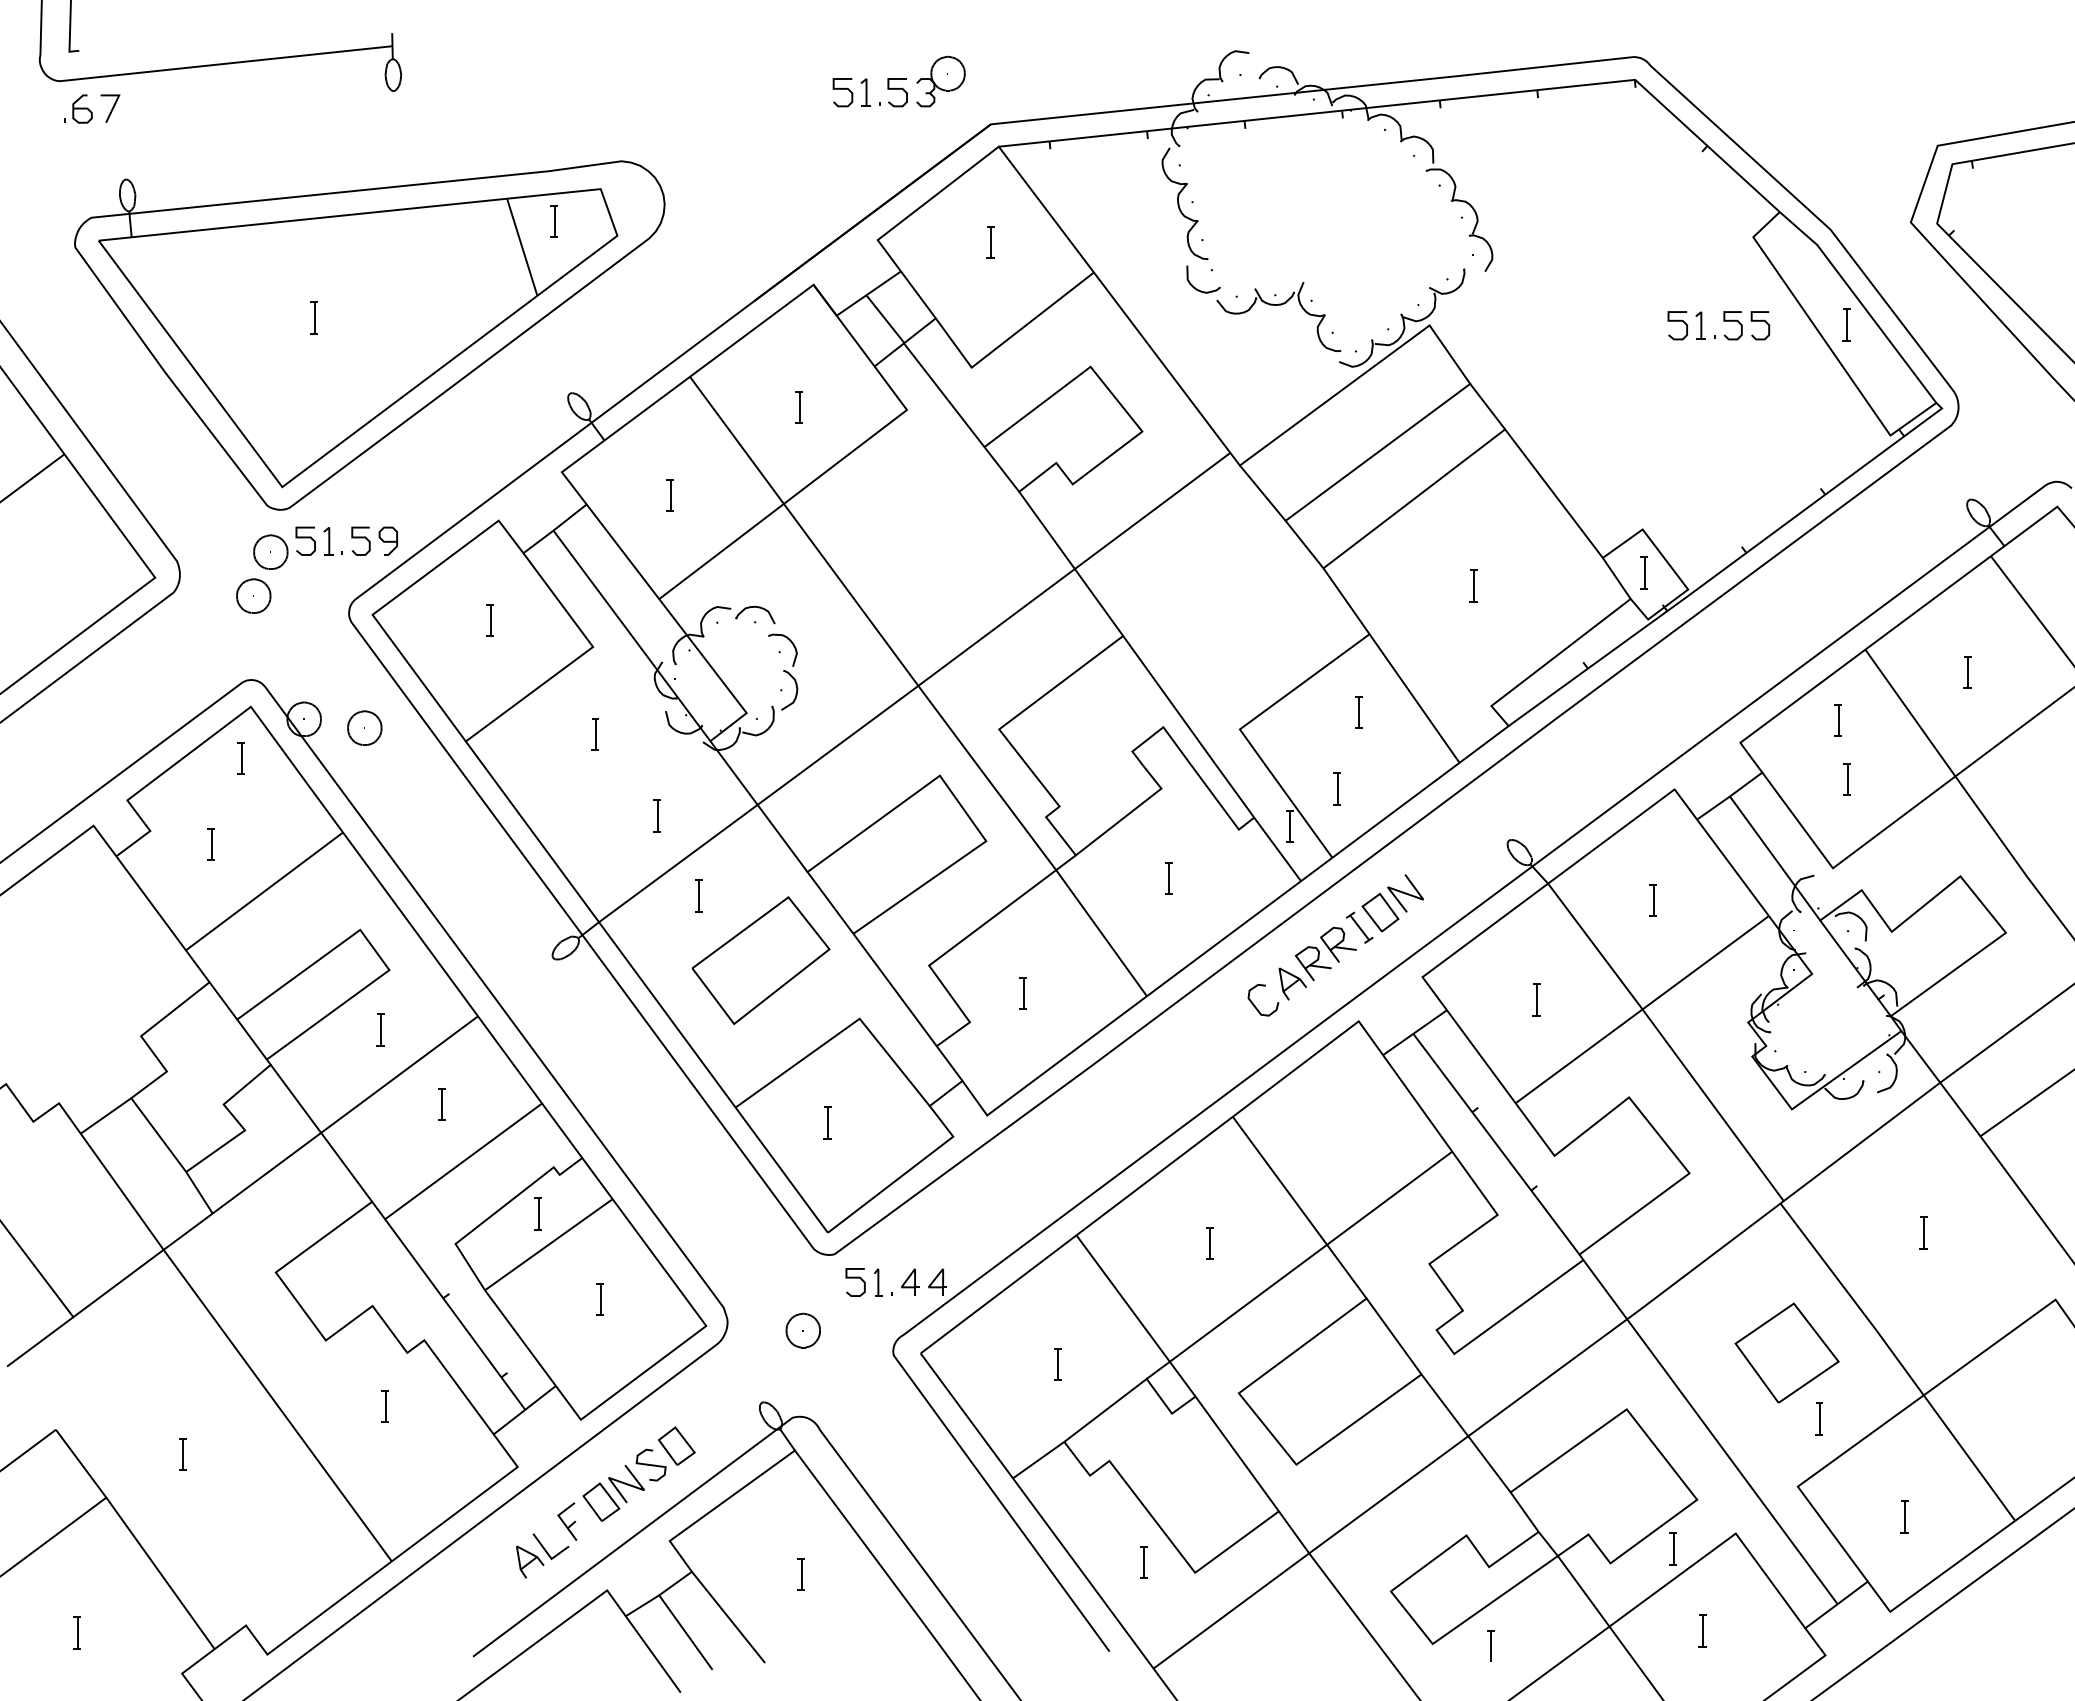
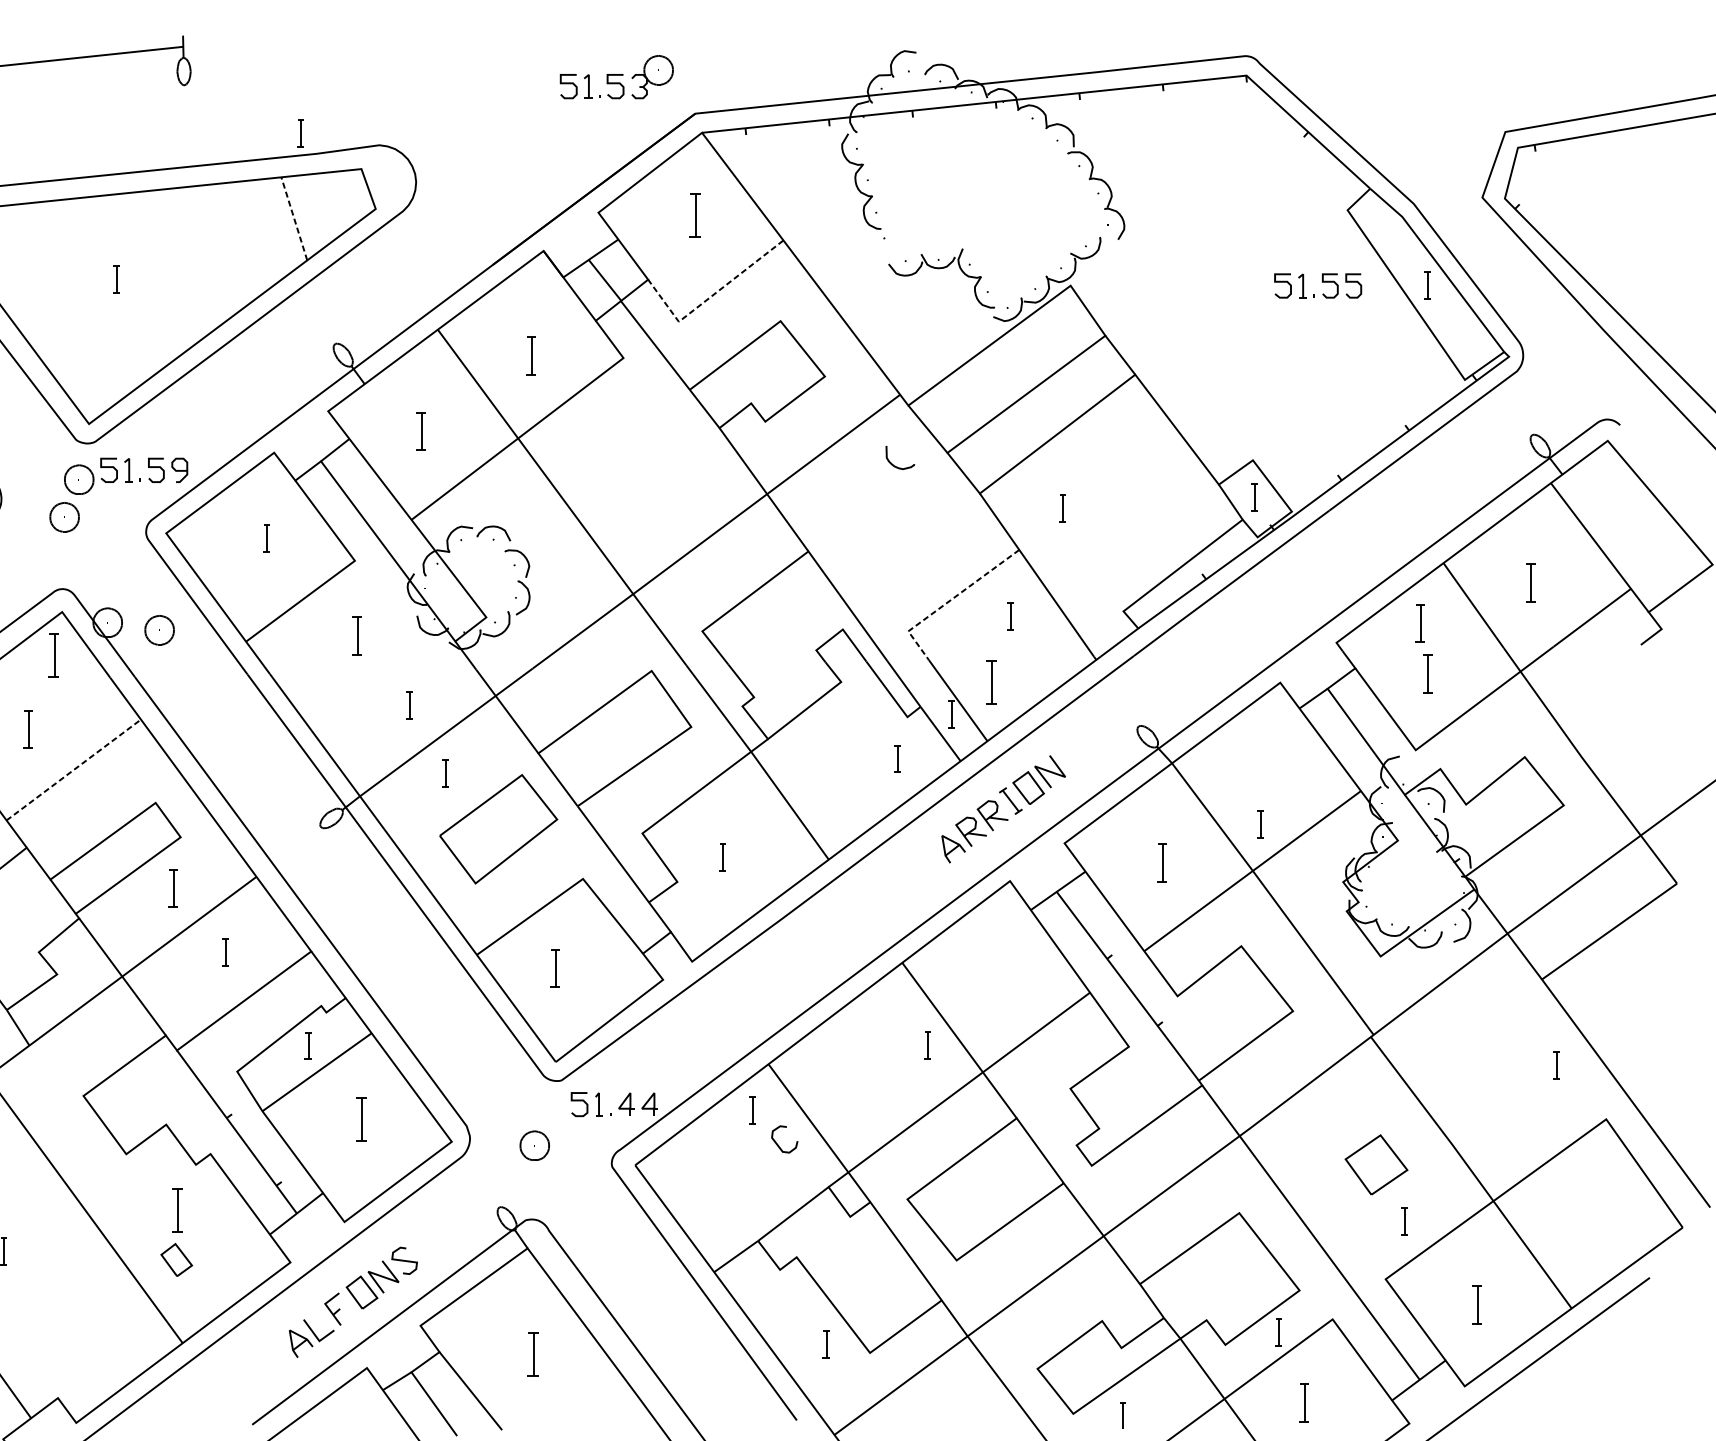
part: (553, 221) -> (300, 133), moved
part: (990, 242) -> (694, 214), size x1.6
line: (522, 247) -> (294, 219), solid -> dashed
part: (1199, 289) -> (896, 466), moved
line: (1007, 339) -> (709, 297), solid -> dashed
part: (798, 407) -> (530, 355), size x1.4
part: (669, 495) -> (420, 431), size x1.4
part: (1473, 585) -> (1062, 508), moved
part: (1967, 672) -> (1530, 582), size x1.4
line: (1287, 694) -> (949, 601), solid -> dashed
part: (1837, 720) -> (1419, 623), size x1.4
part: (594, 734) -> (356, 635), size x1.4
part: (240, 758) -> (53, 656), size x1.6
part: (1846, 779) -> (1427, 674), size x1.4
part: (1336, 788) -> (991, 681), size x1.6
part: (210, 844) -> (27, 729), size x1.4
part: (1168, 878) -> (896, 758), moved
line: (264, 891) -> (73, 770), solid -> dashed
part: (1652, 900) -> (1259, 823), moved
part: (1536, 999) -> (1162, 862), size x1.4
curve: (1255, 1005) -> (777, 1143), moved
part: (380, 1029) -> (173, 888), size x1.4
part: (827, 1122) -> (555, 967), size x1.4
part: (1923, 1232) -> (1556, 1065), moved
part: (1209, 1243) -> (927, 1045), moved
part: (599, 1299) -> (360, 1119), size x1.6
part: (1786, 1352) -> (1376, 1164), size x0.7
part: (1057, 1364) -> (752, 1110), moved
part: (384, 1406) -> (176, 1210), size x1.6
part: (676, 1445) -> (176, 1259), moved
part: (1904, 1516) -> (1476, 1304), size x1.4
part: (800, 1574) -> (532, 1354), size x1.6
part: (1702, 1630) -> (1304, 1402), size x1.4

